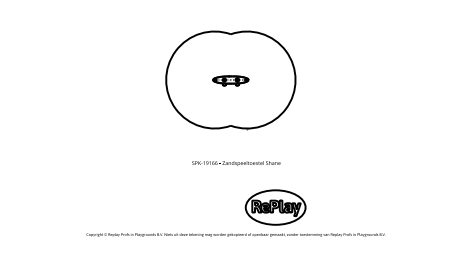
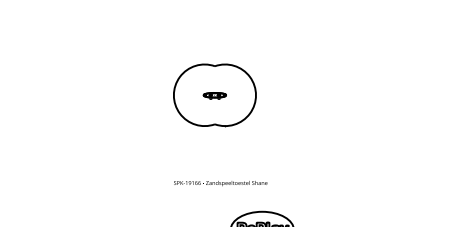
part: (230, 80) -> (214, 95), size x0.6

